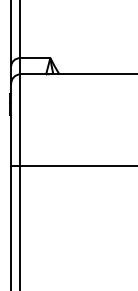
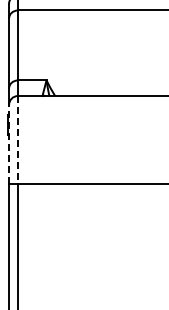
line: (20, 120) -> (17, 140), solid -> dashed
line: (11, 125) -> (9, 144), solid -> dashed

